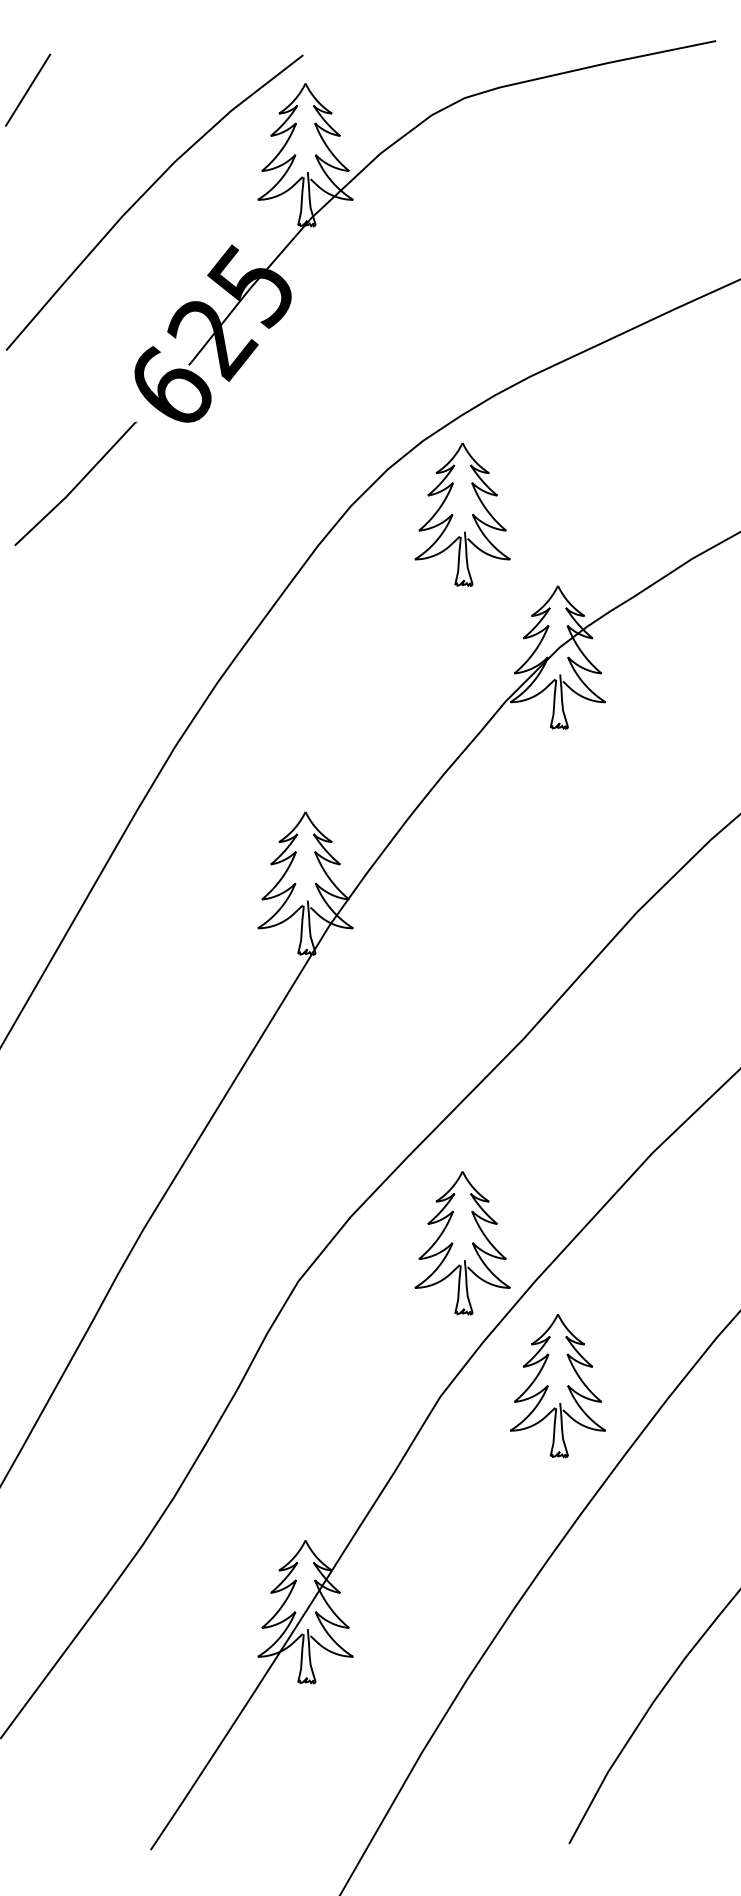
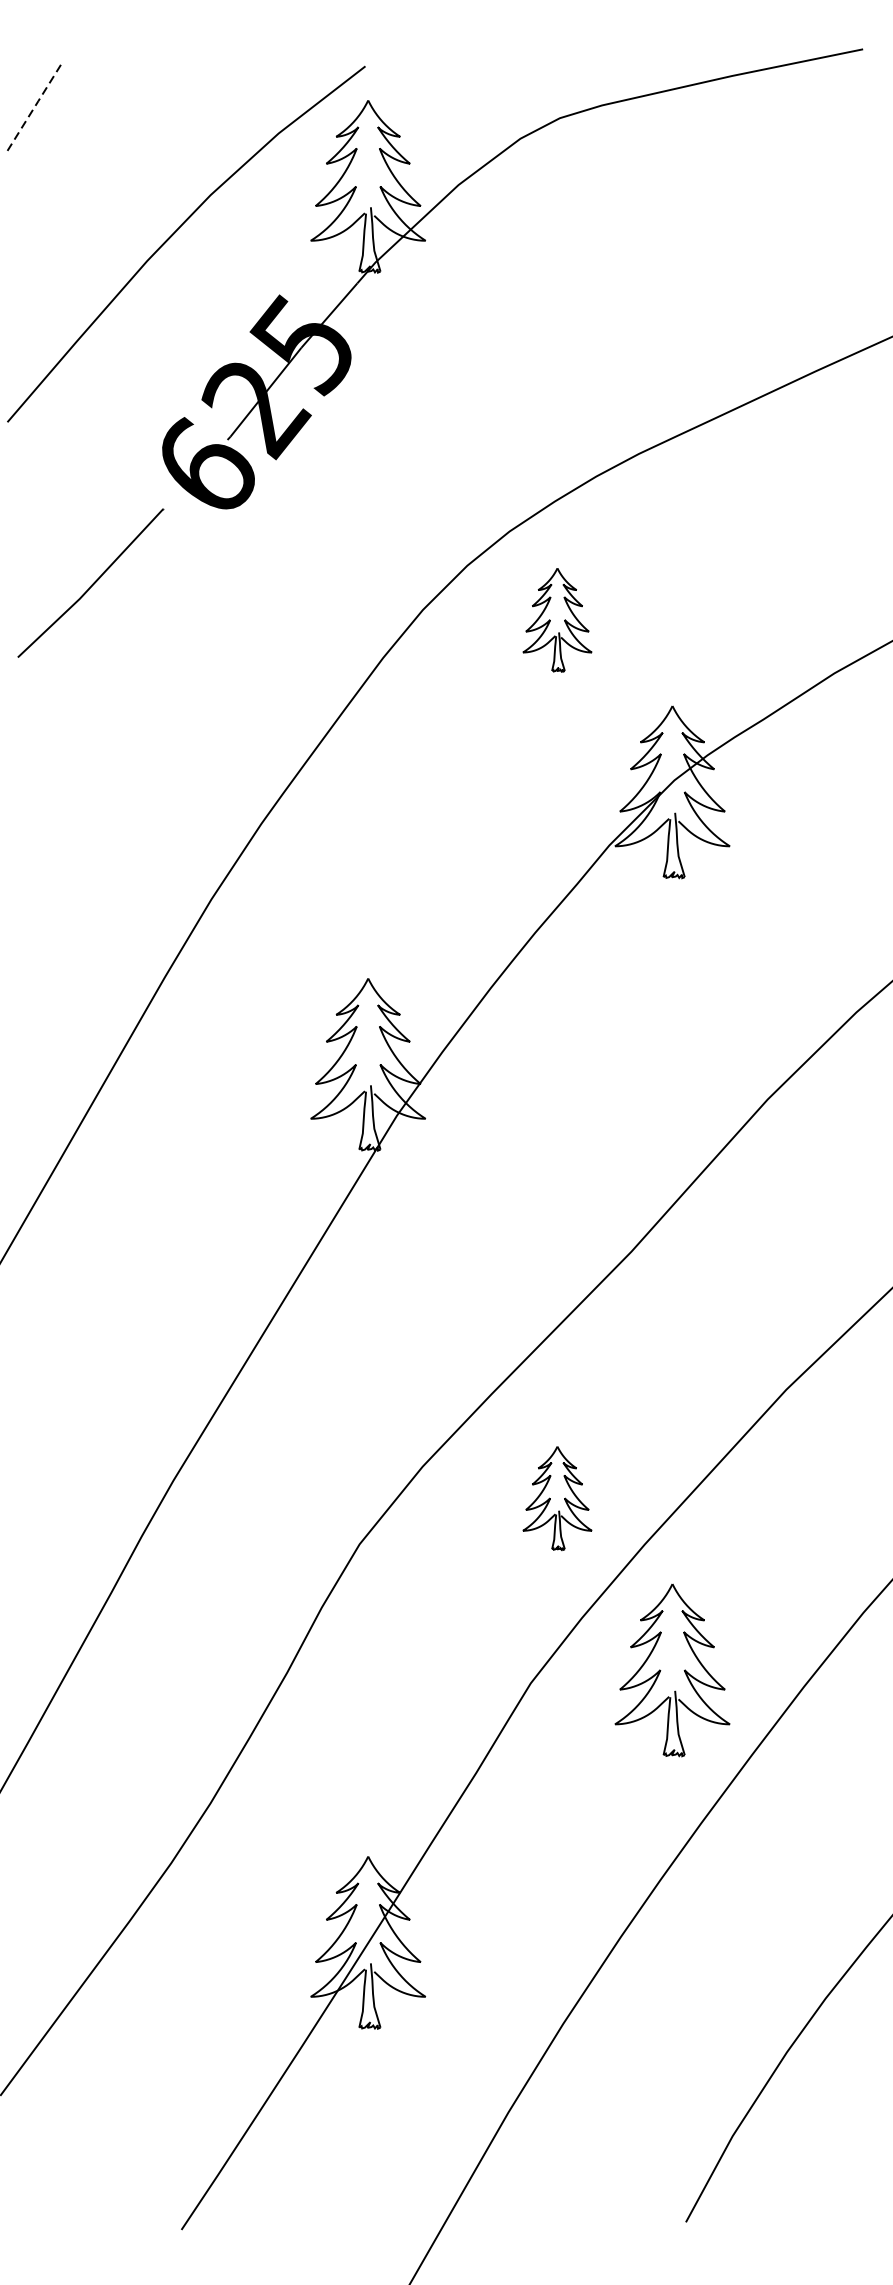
line: (28, 89) -> (34, 107), solid -> dashed
part: (462, 514) -> (557, 620), size x0.6
part: (462, 1243) -> (557, 1498), size x0.6

